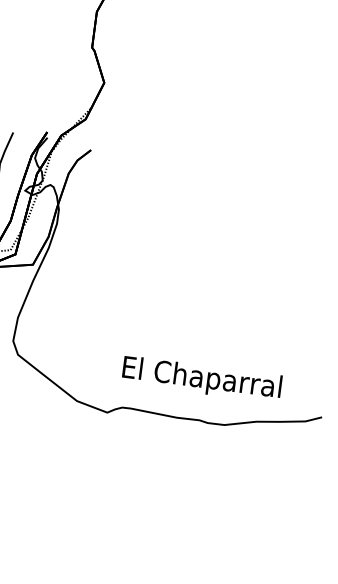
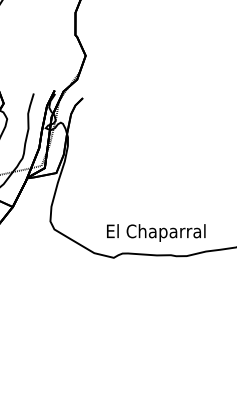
text: (202, 378) -> (156, 232), moved

